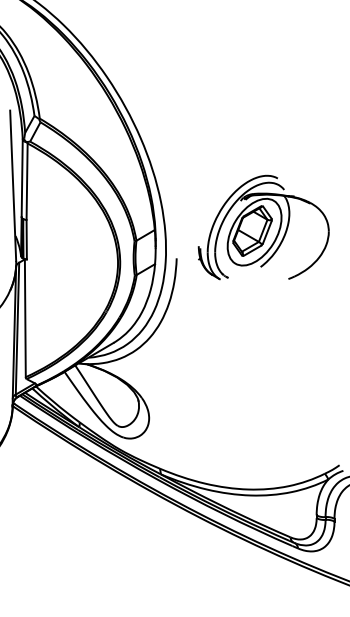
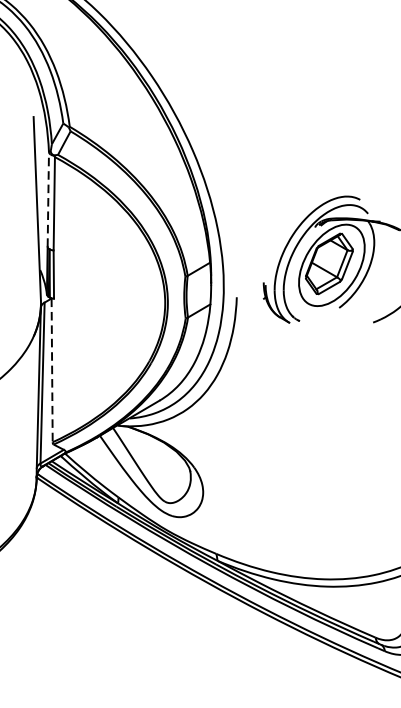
line: (22, 178) -> (48, 199), solid -> dashed
line: (25, 318) -> (52, 370), solid -> dashed

